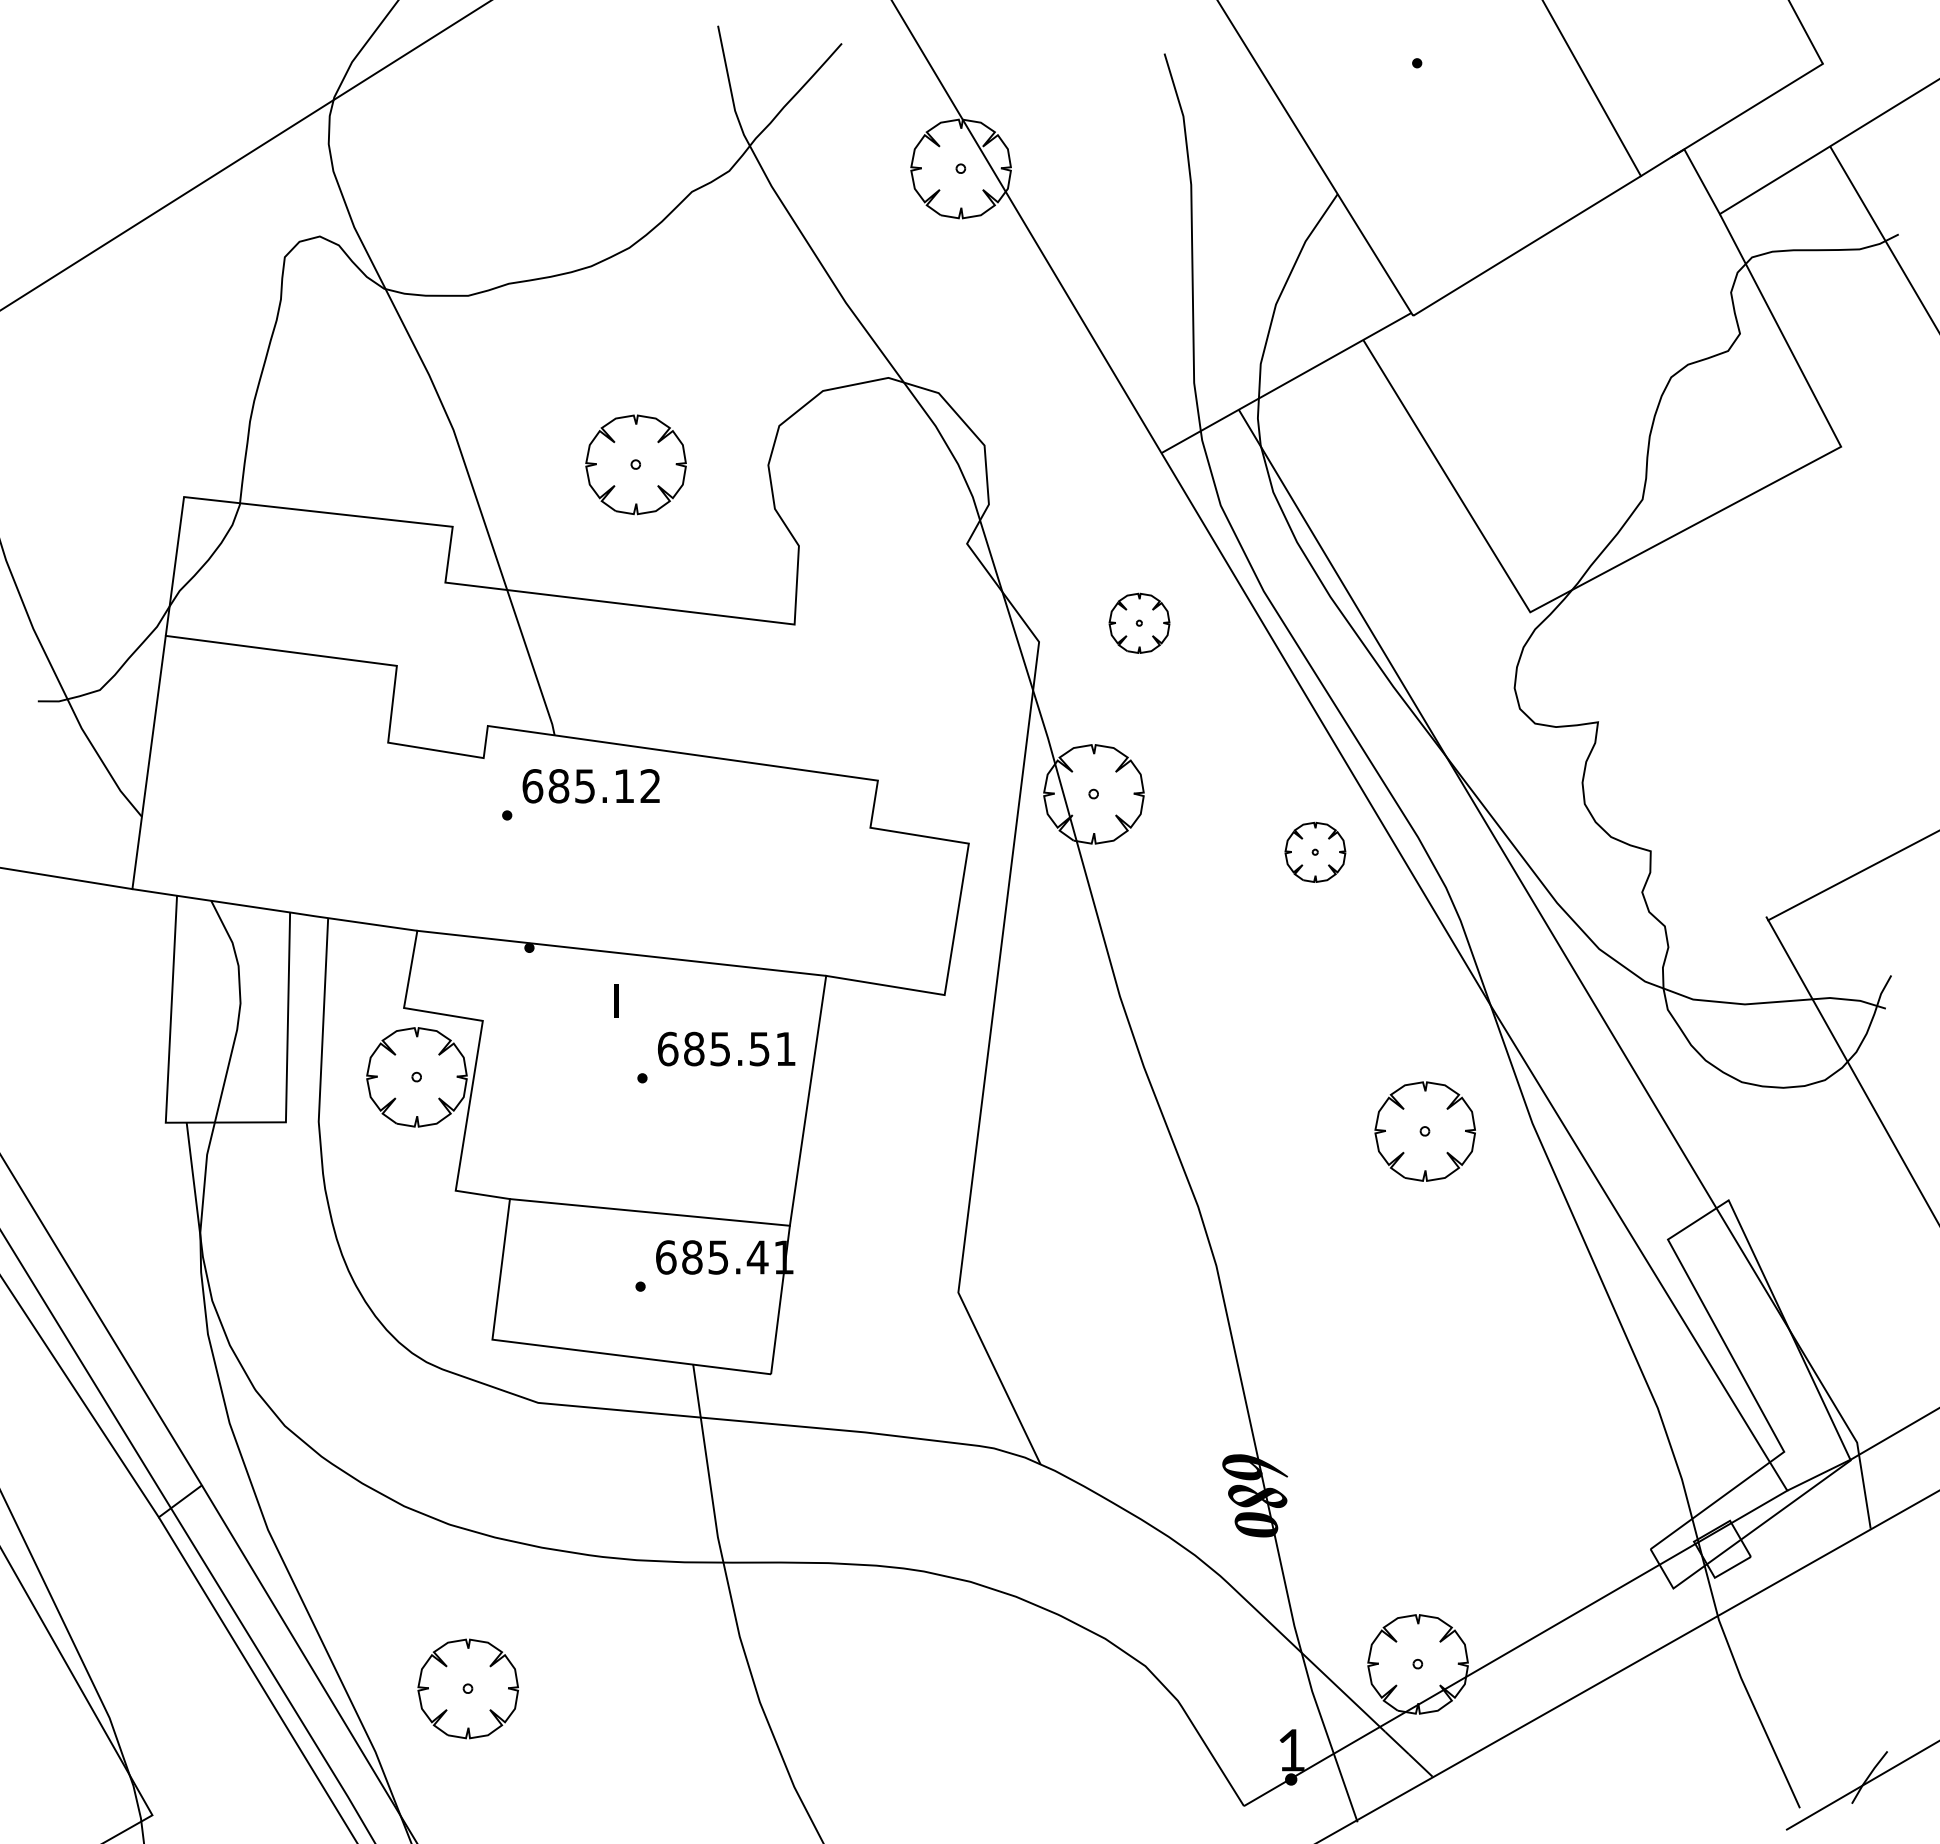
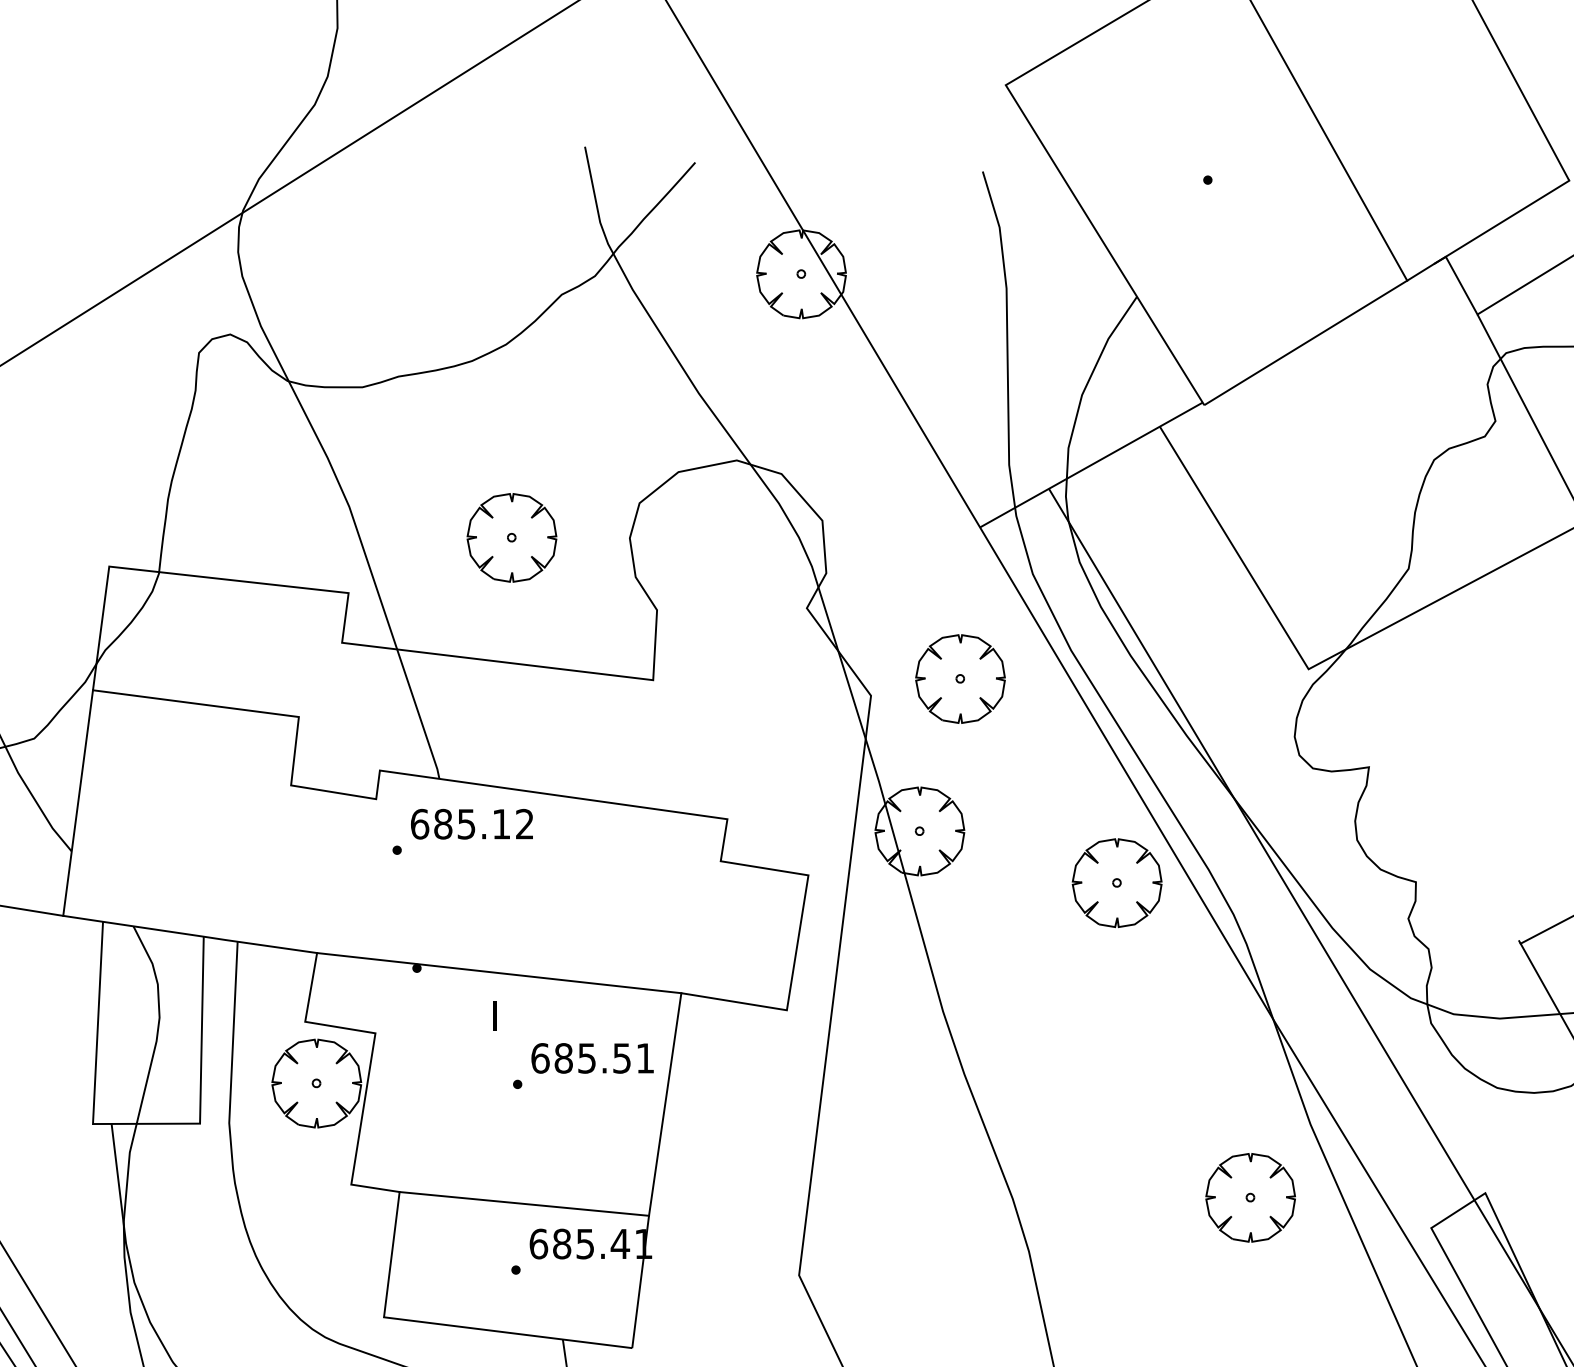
part: (1139, 623) -> (960, 679), size x1.67
part: (1315, 852) -> (1117, 883), size x1.67
part: (1424, 1131) -> (1250, 1197), moved

